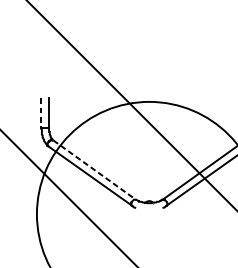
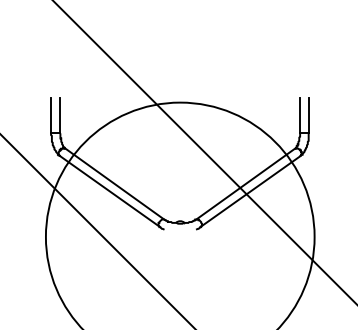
line: (41, 113) -> (51, 116), dashed -> solid
line: (95, 170) -> (115, 184), dashed -> solid

